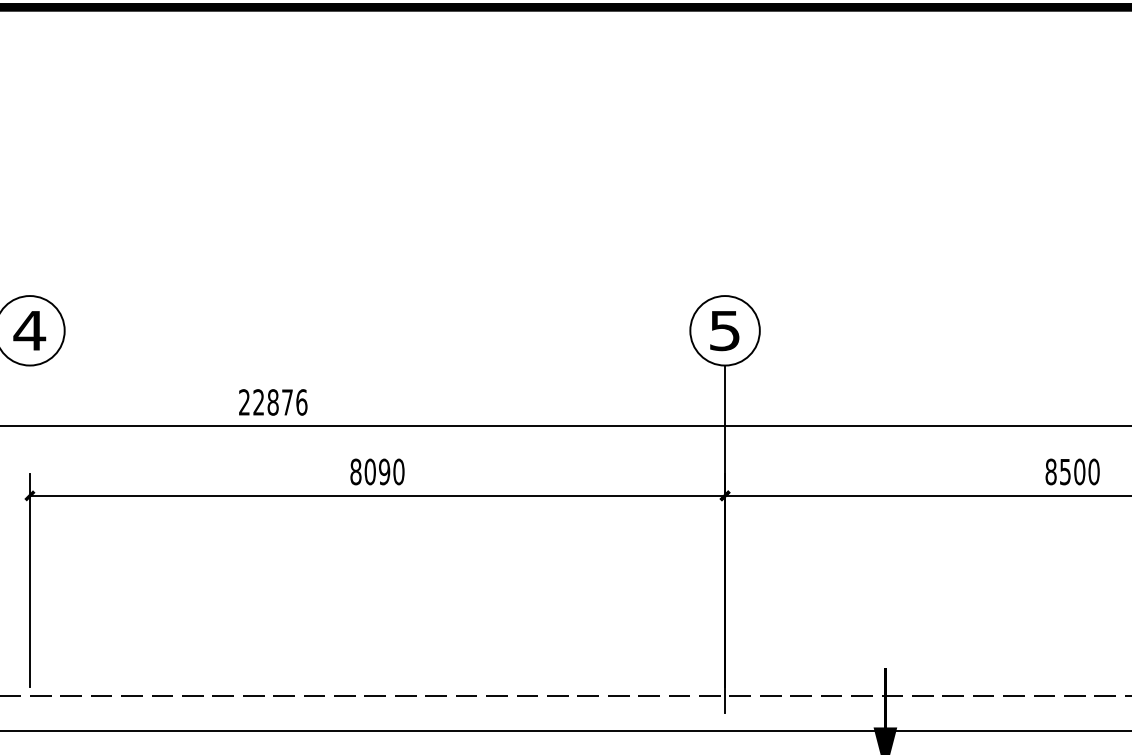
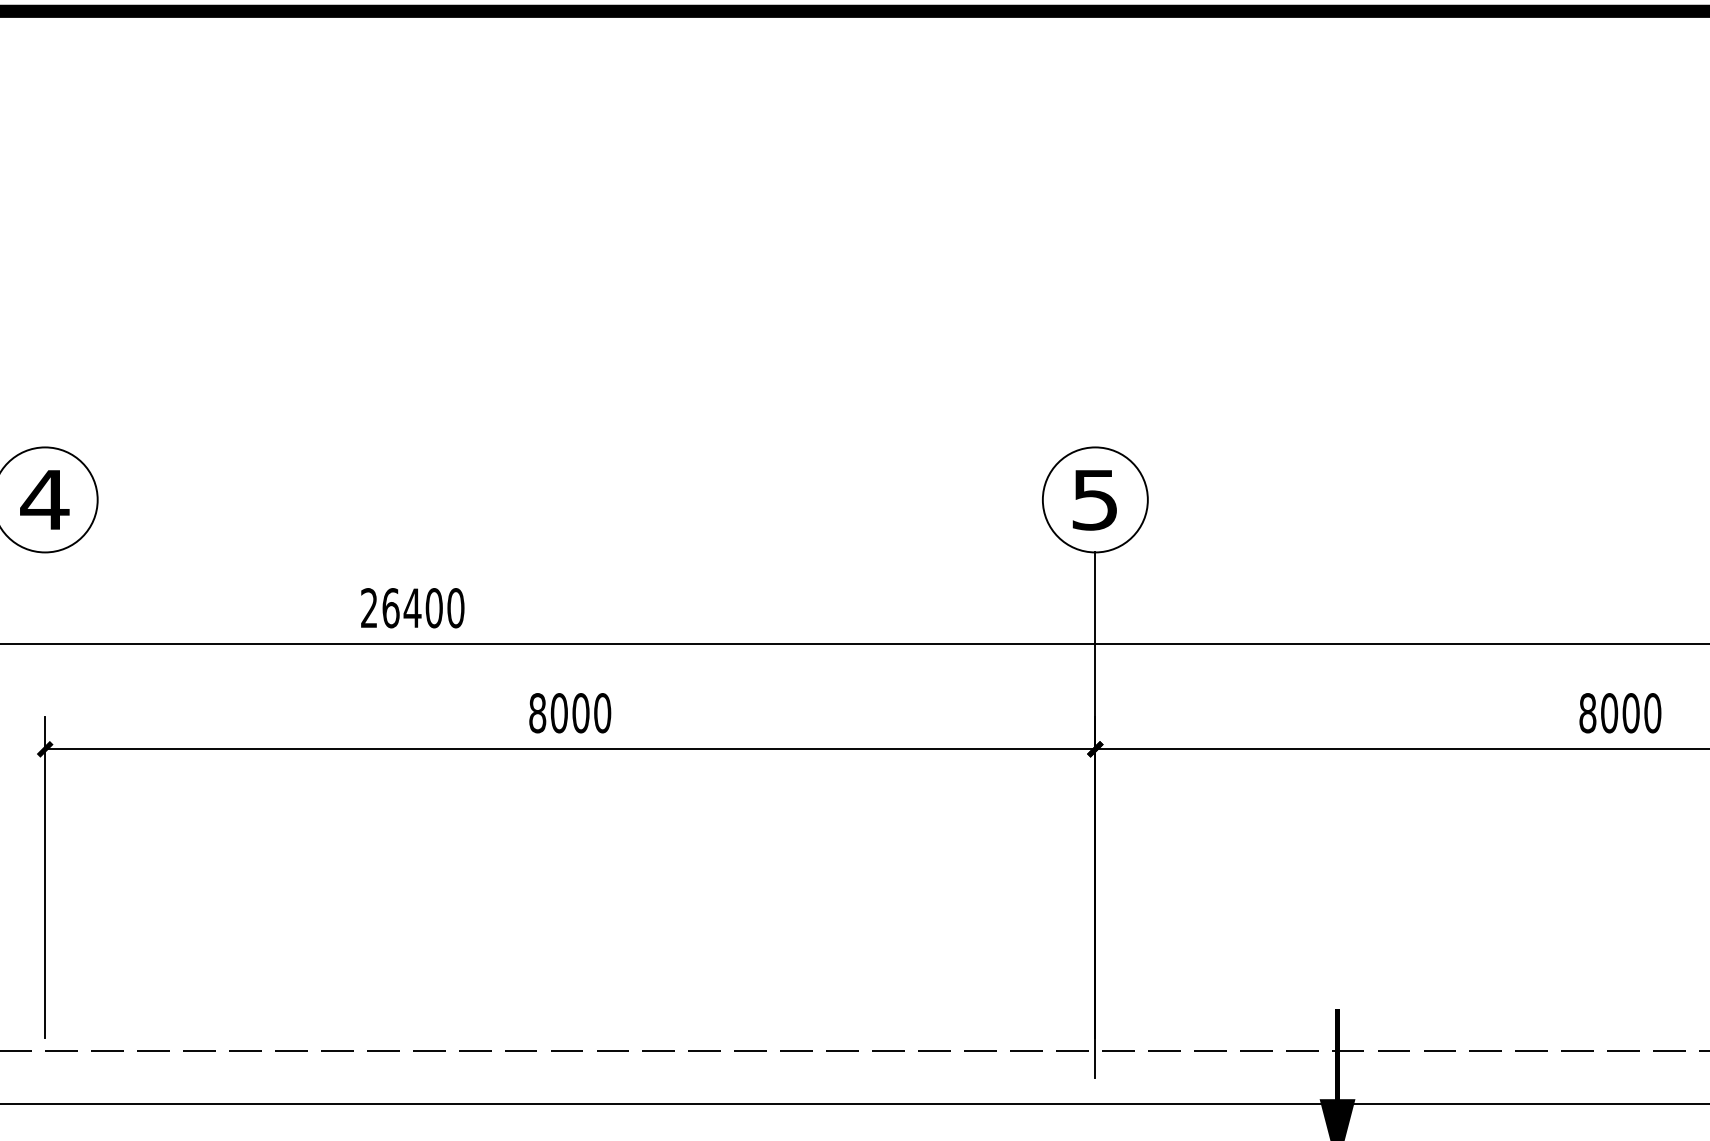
text: (280, 402) -> (423, 608), 22876 -> 26400
text: (384, 471) -> (580, 712), 8090 -> 8000
text: (1065, 471) -> (1609, 712), 8500 -> 8000

